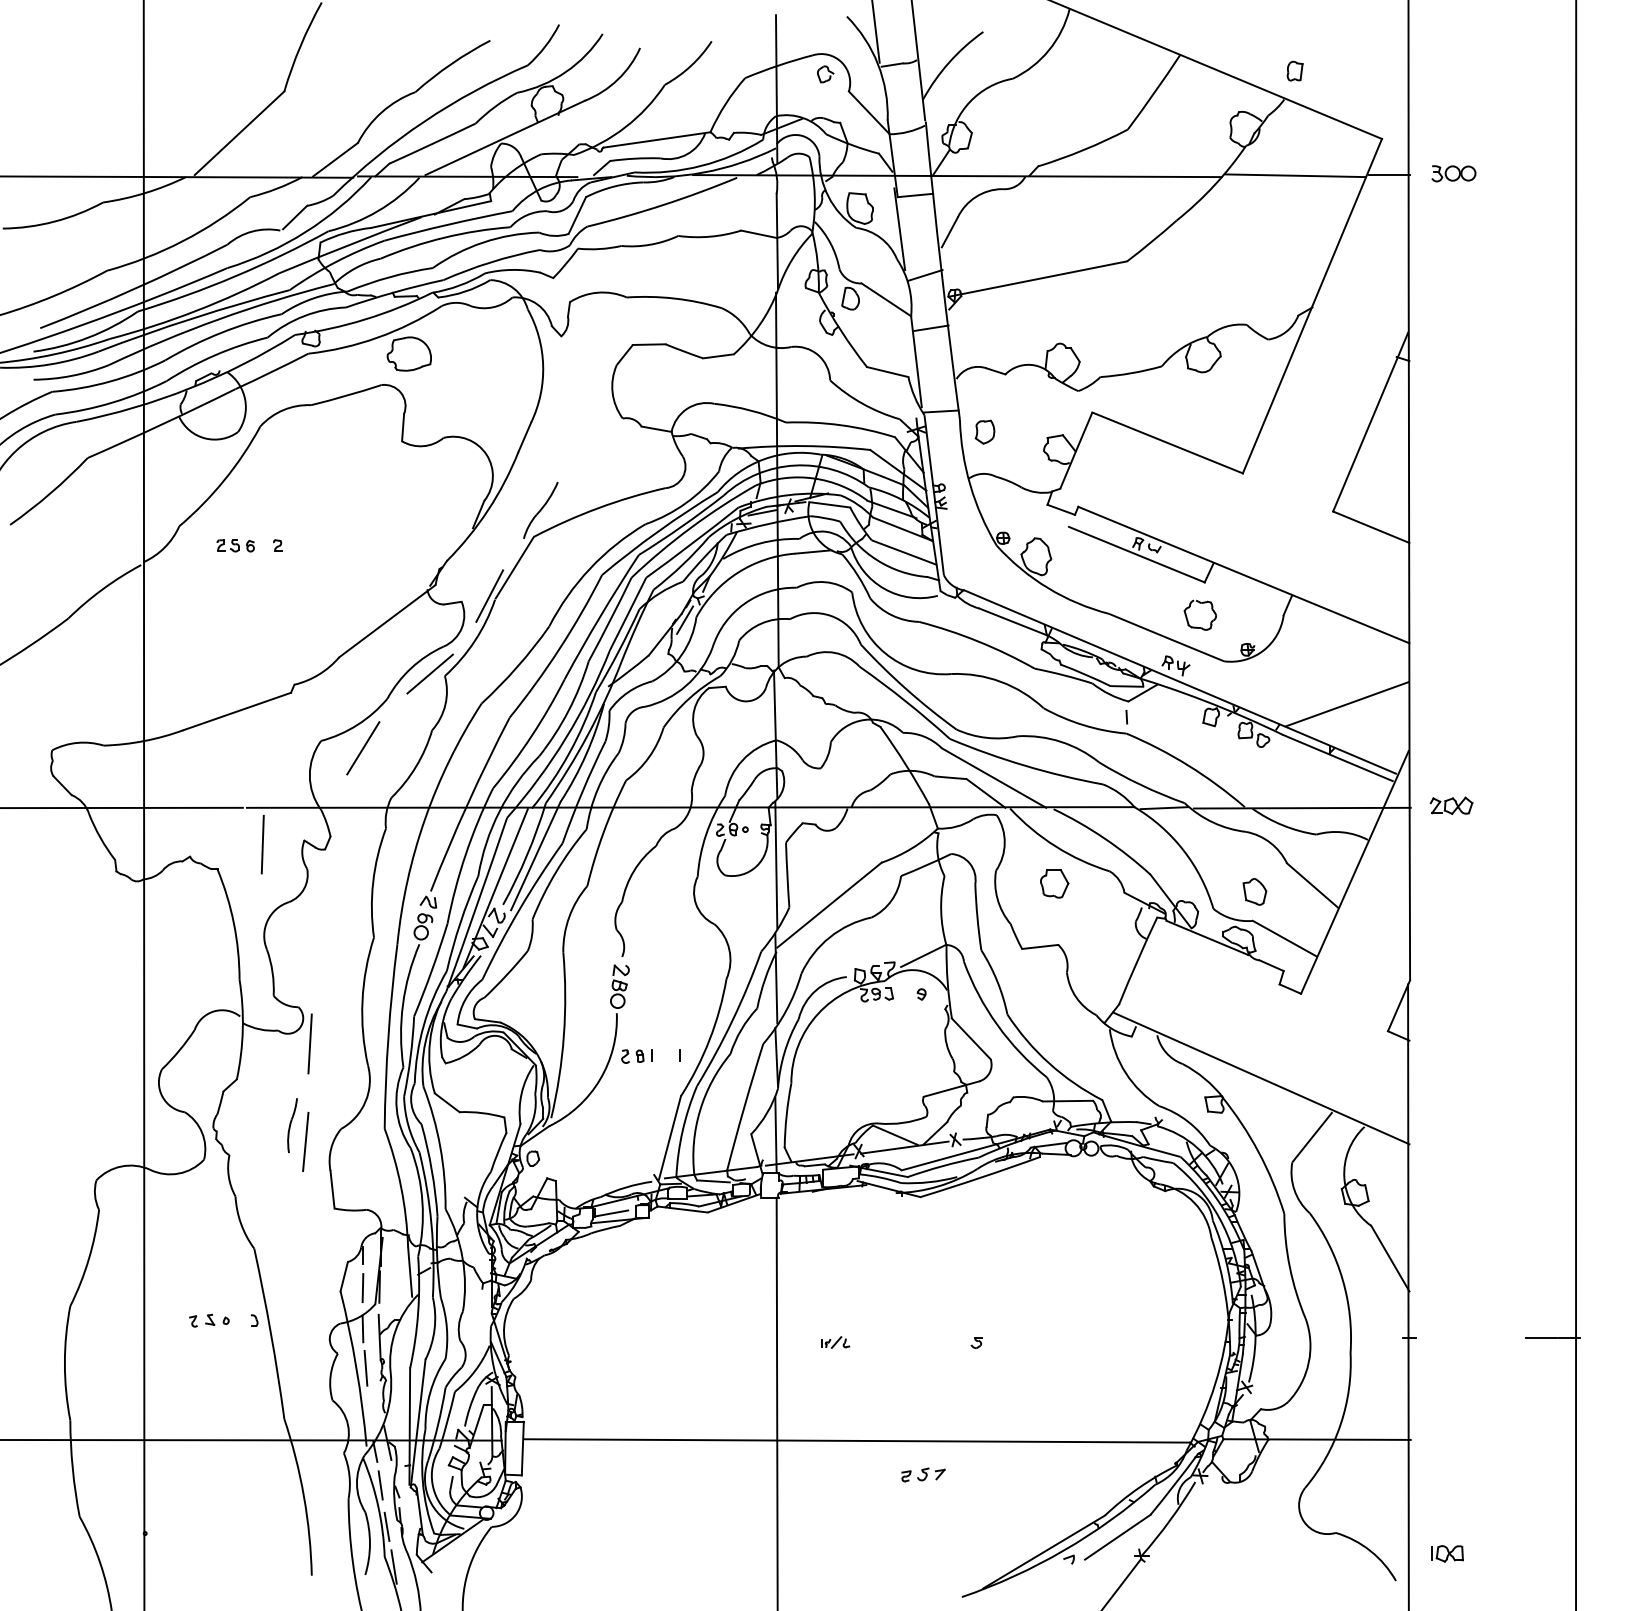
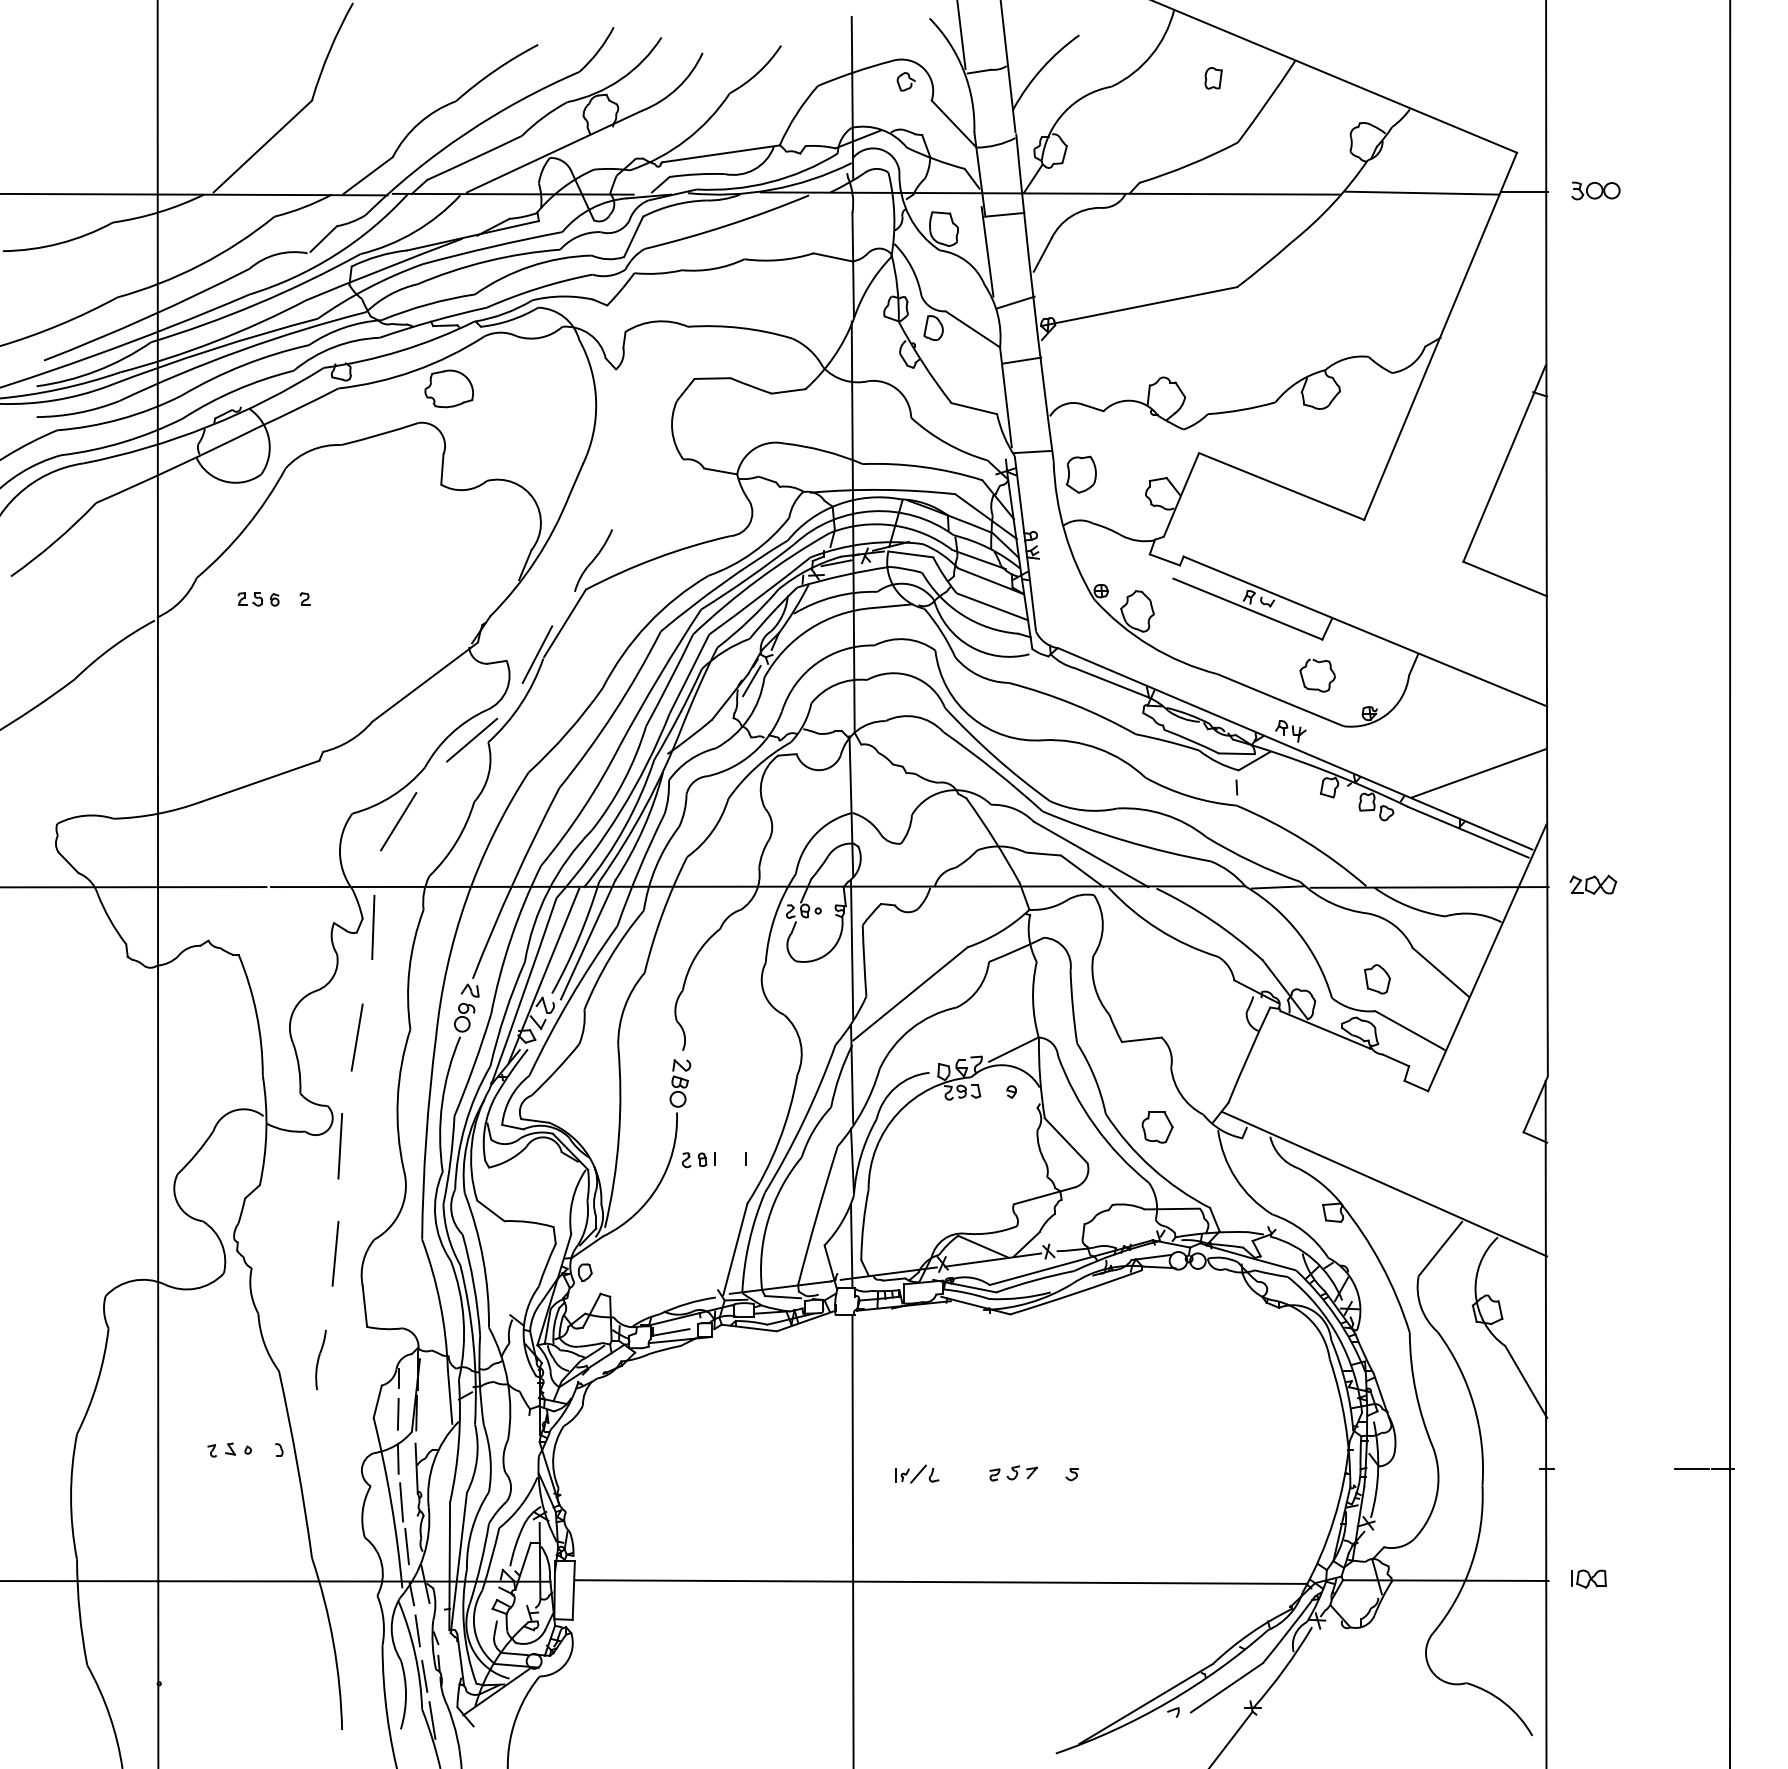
part: (1294, 71) -> (1213, 78), moved
part: (984, 432) -> (1080, 474), size x1.43
line: (262, 844) -> (373, 927), moved
part: (1054, 883) -> (1157, 1127), moved
line: (324, 944) -> (356, 1037), added
part: (292, 1125) -> (320, 1359), moved
part: (835, 1342) -> (917, 1473), size x1.43
line: (370, 1408) -> (406, 1546), added
part: (923, 1475) -> (1013, 1473), moved
part: (1447, 1553) -> (1588, 1578), moved

